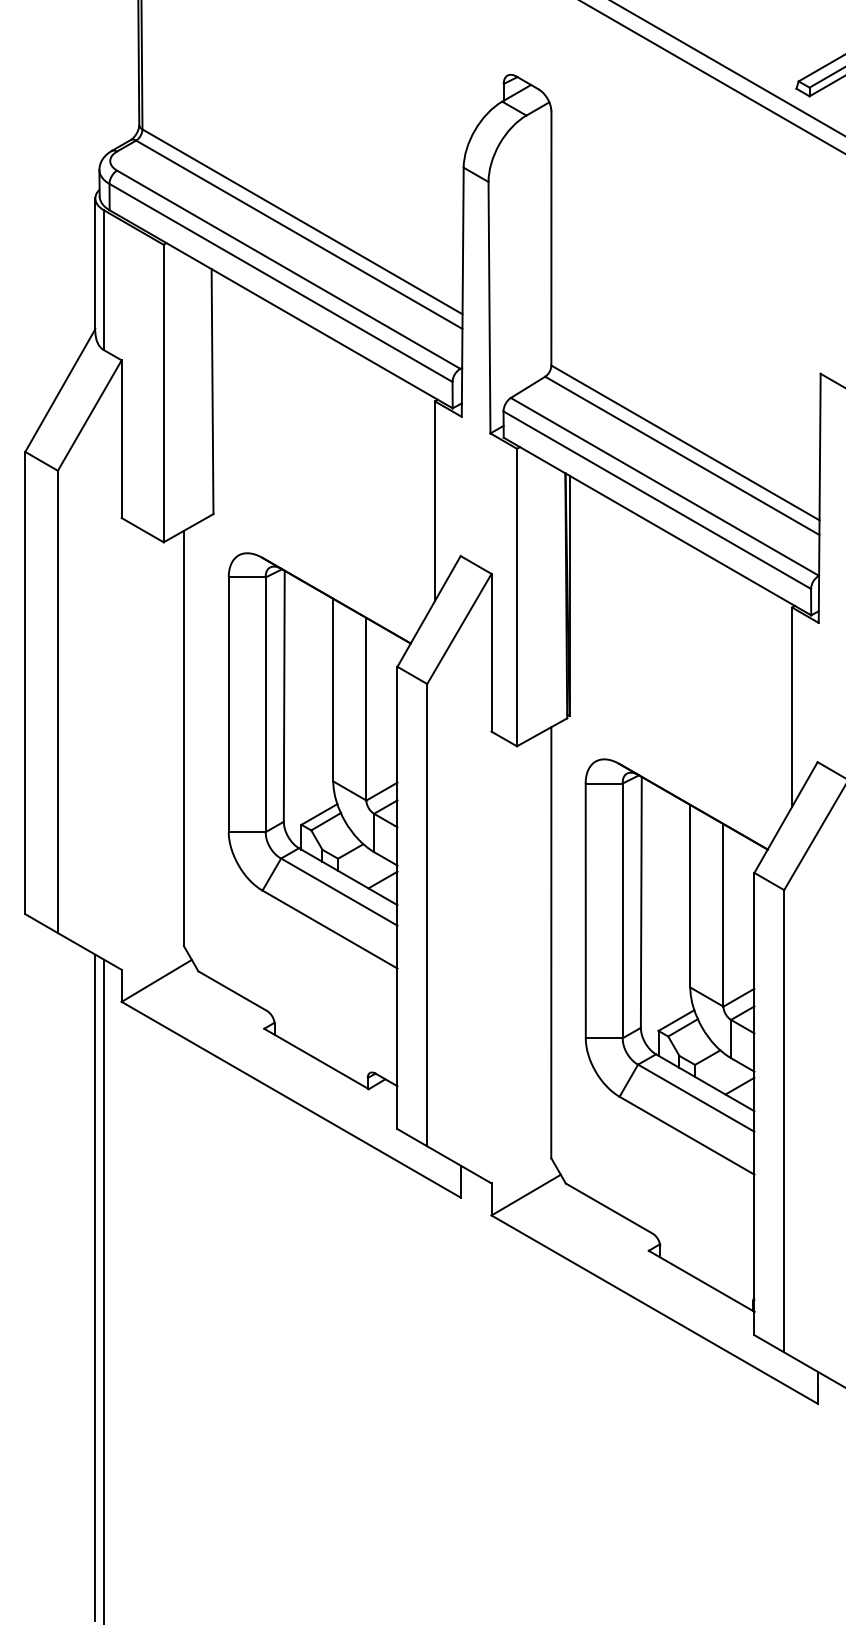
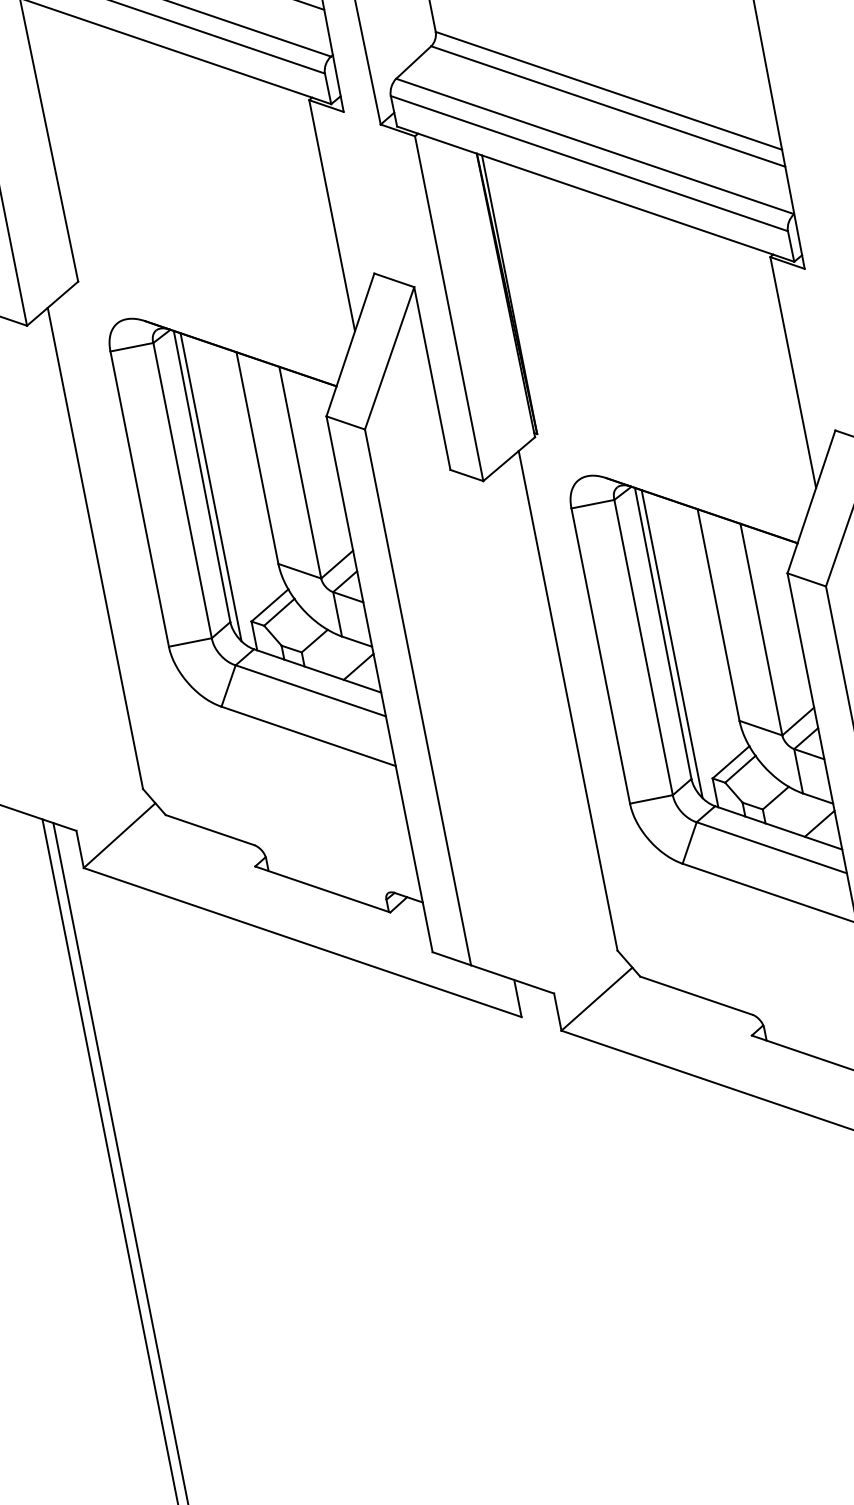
line: (289, 706) -> (210, 487), added
line: (646, 912) -> (671, 643), added

